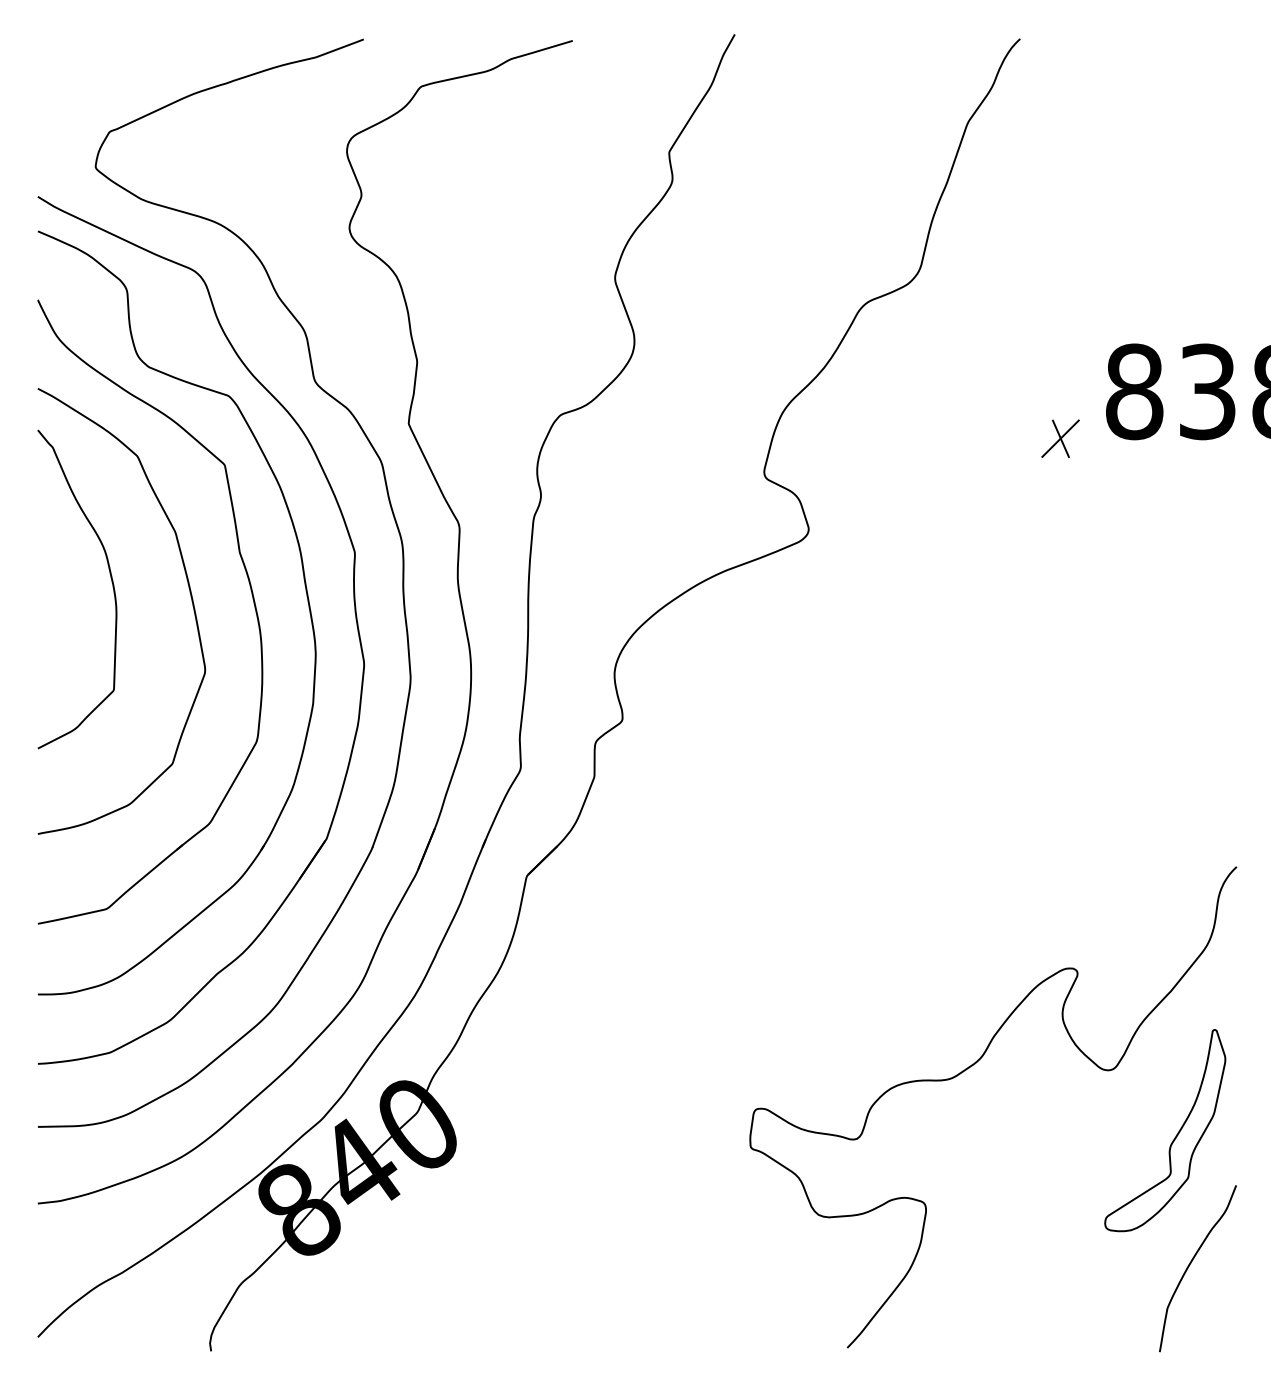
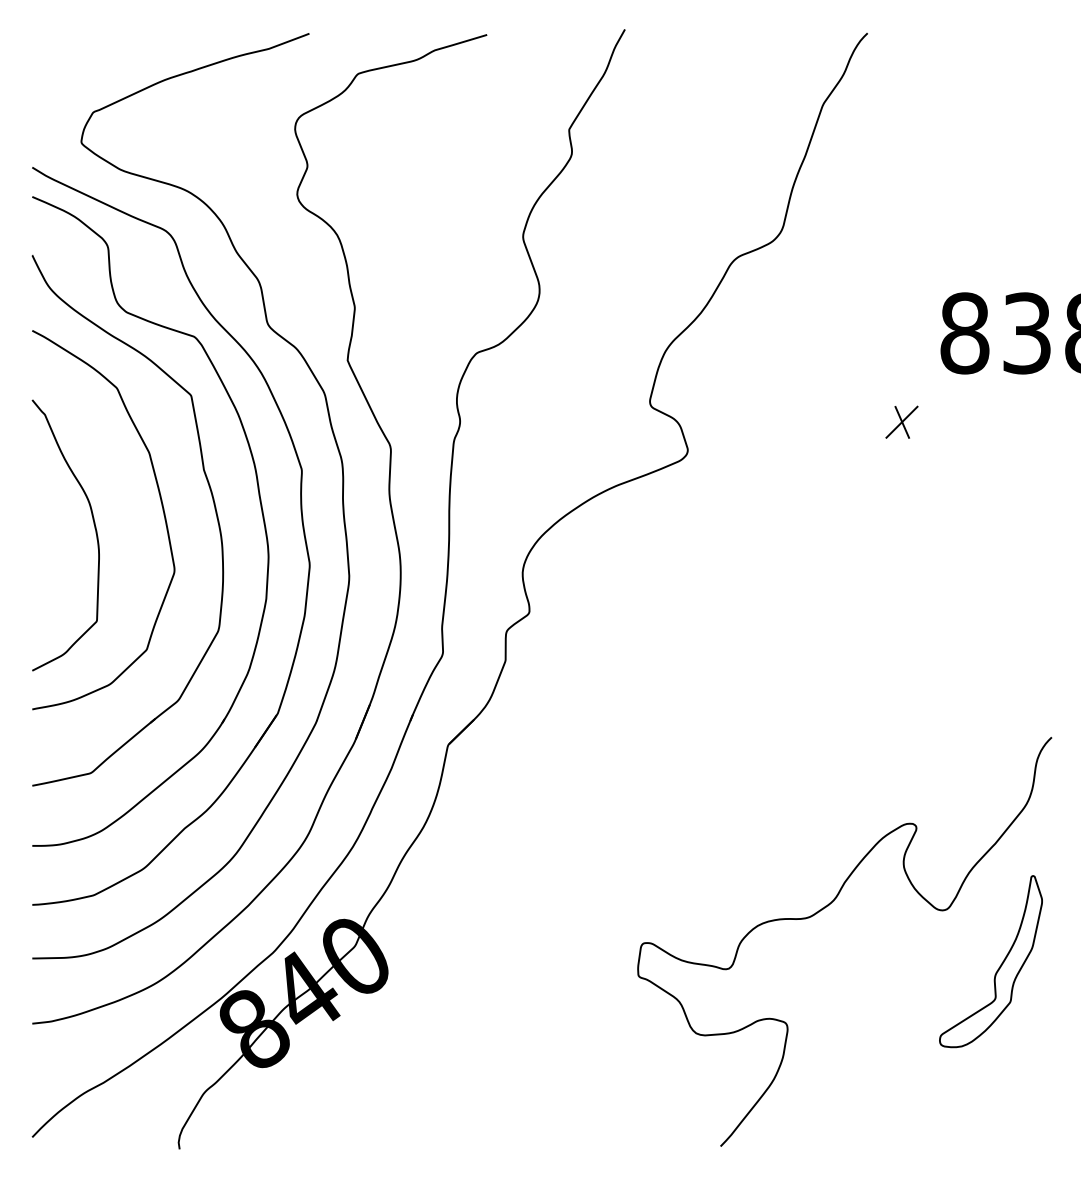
part: (1059, 437) -> (901, 421), moved
curve: (111, 581) -> (94, 528), moved
curve: (1190, 1265) -> (1012, 1076), removed

